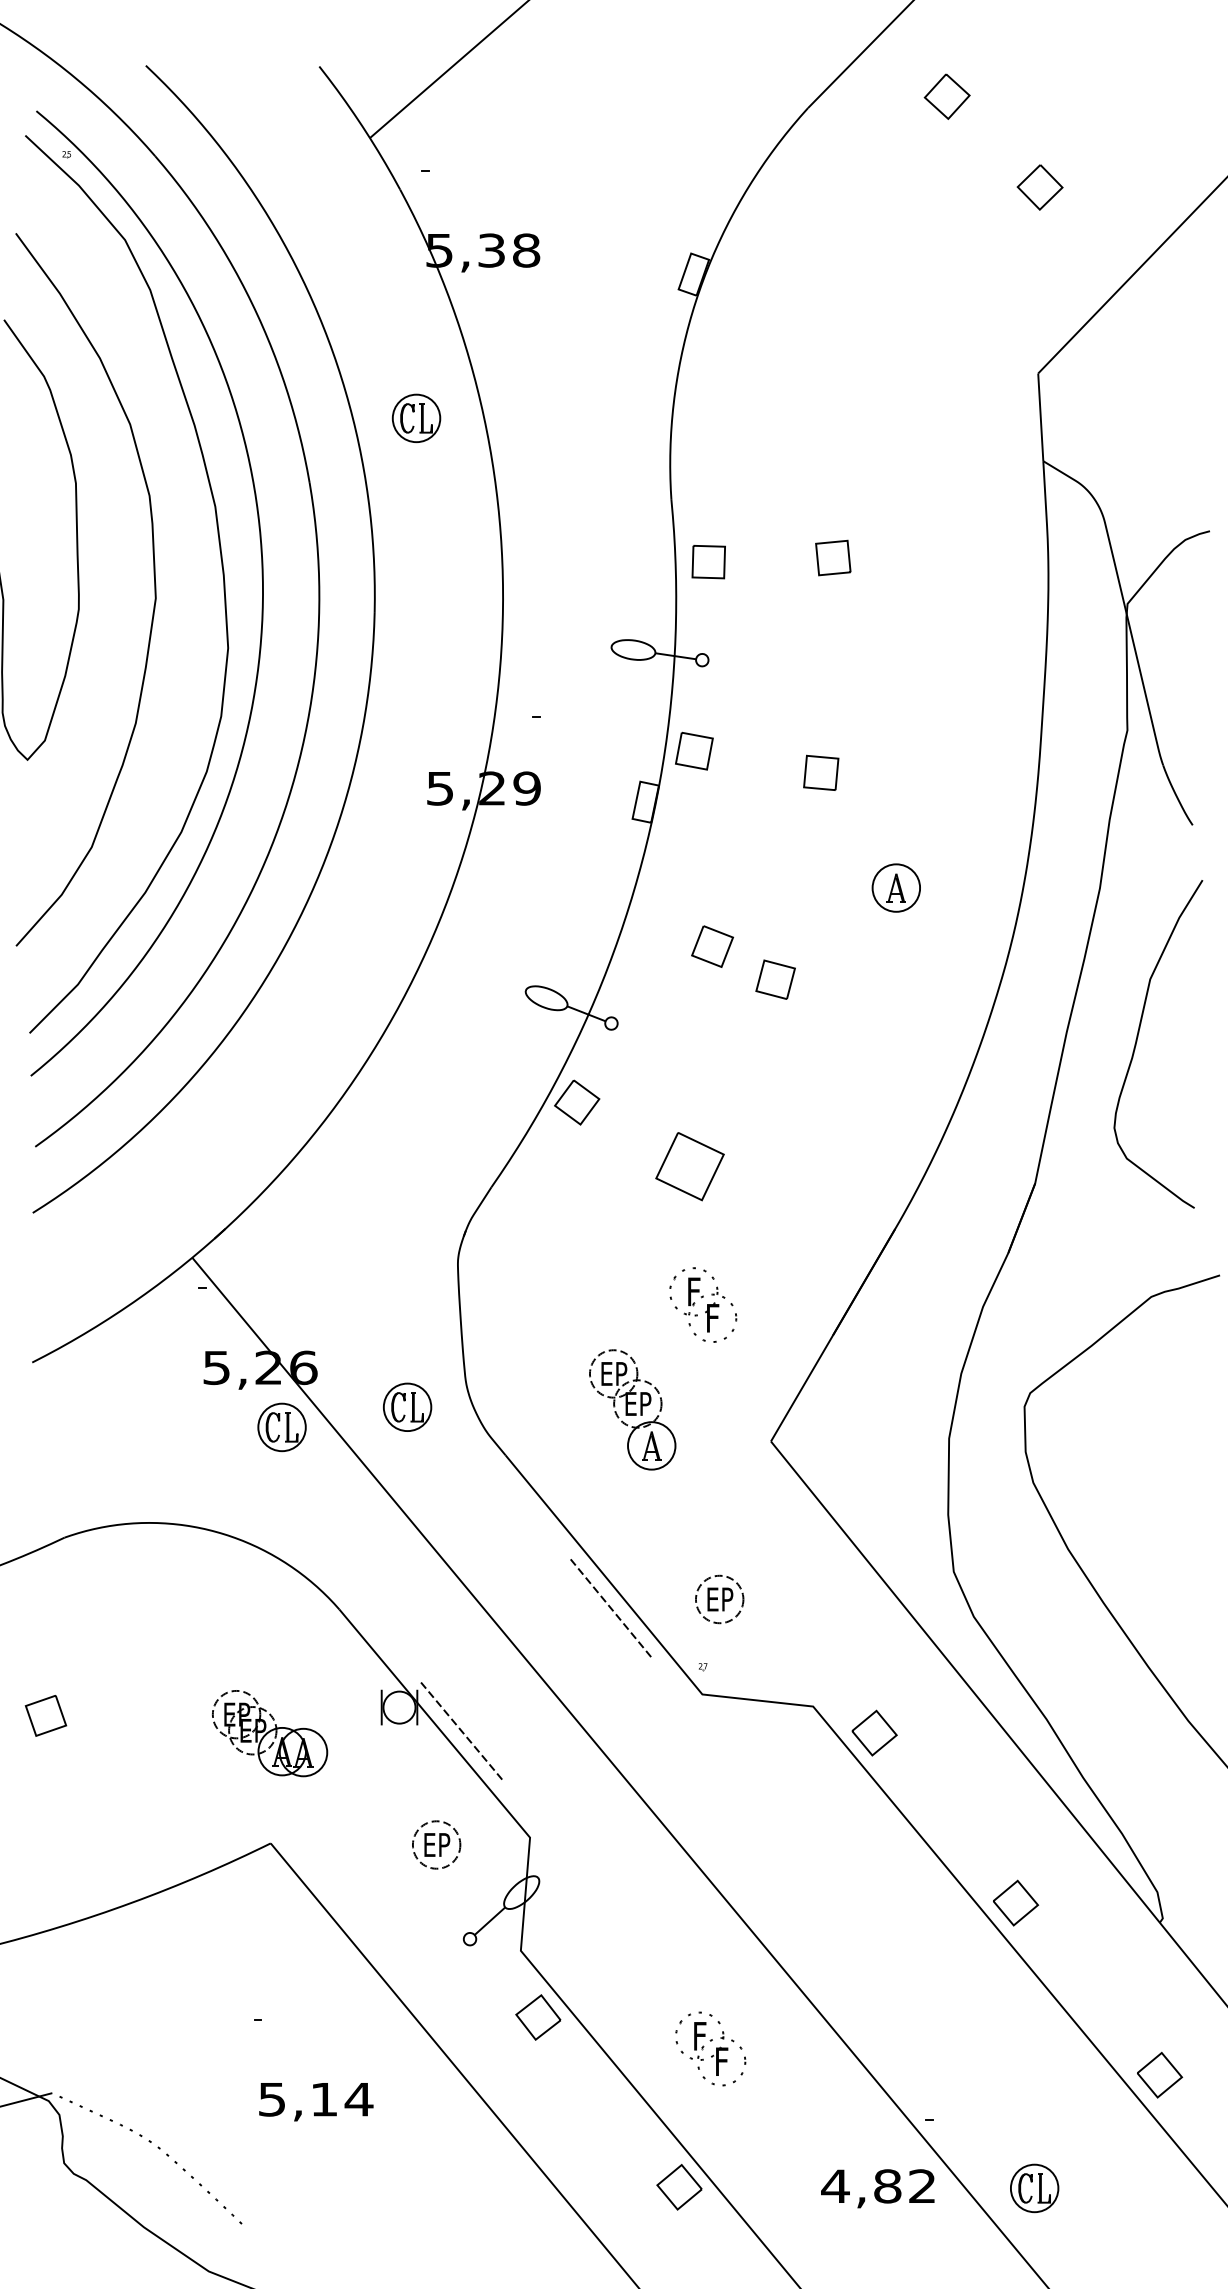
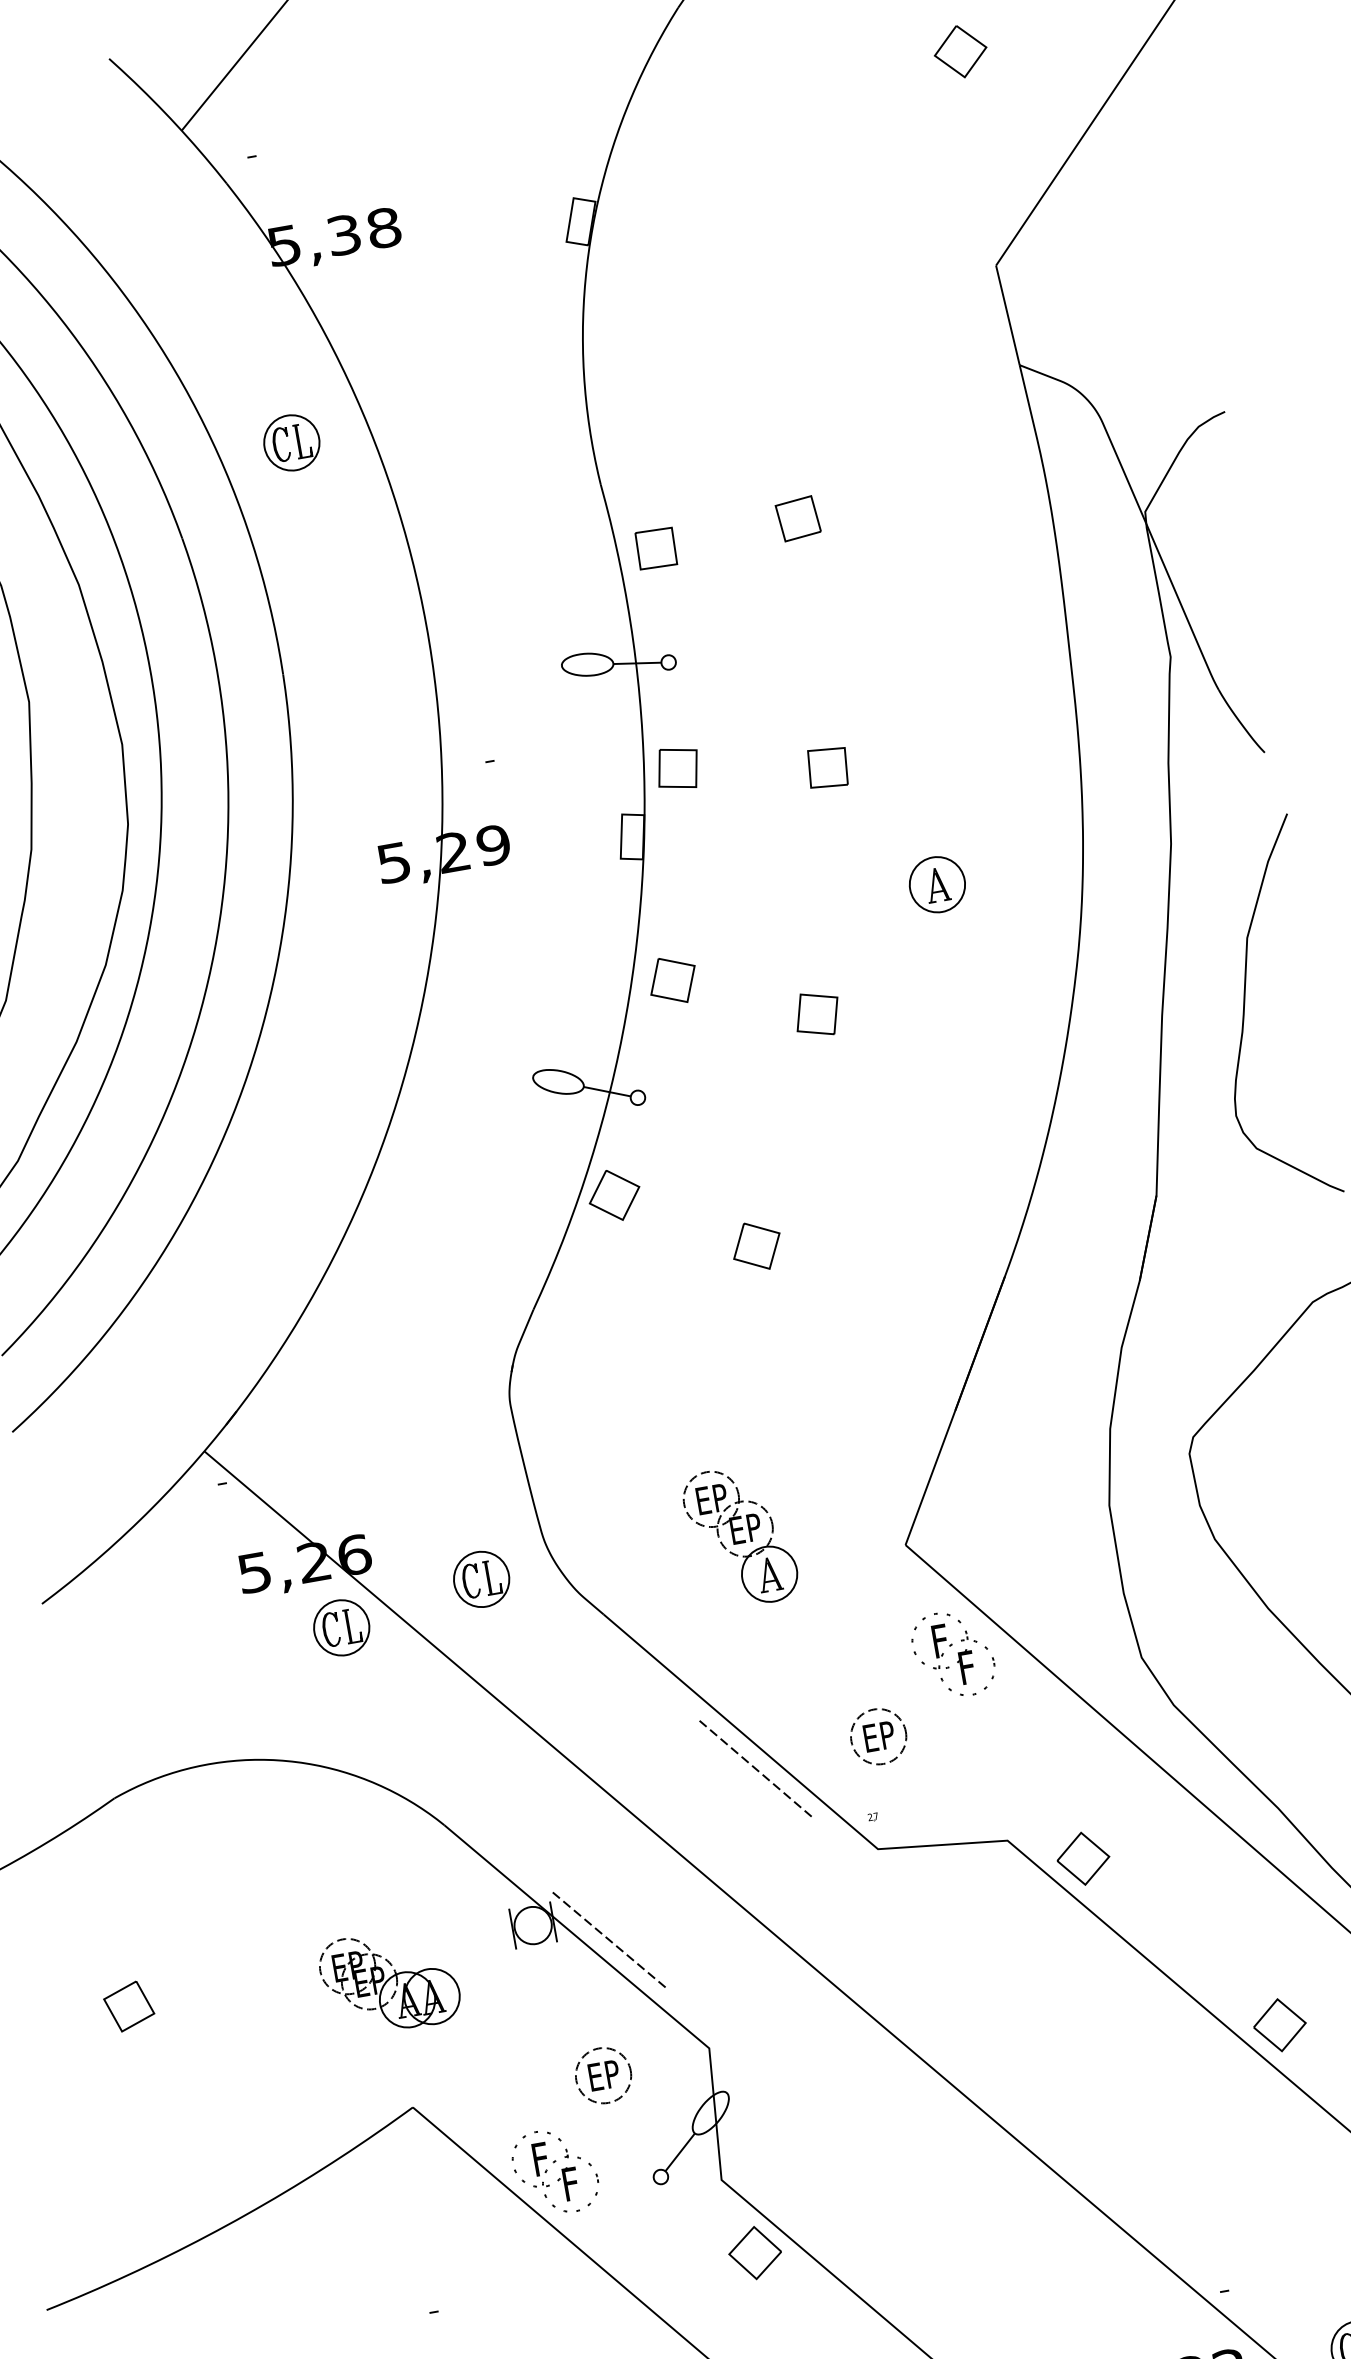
part: (712, 946) -> (672, 980), moved
part: (689, 1166) -> (756, 1246), size x0.62
part: (703, 1304) -> (953, 1653), moved
part: (710, 2048) -> (555, 2171), moved

